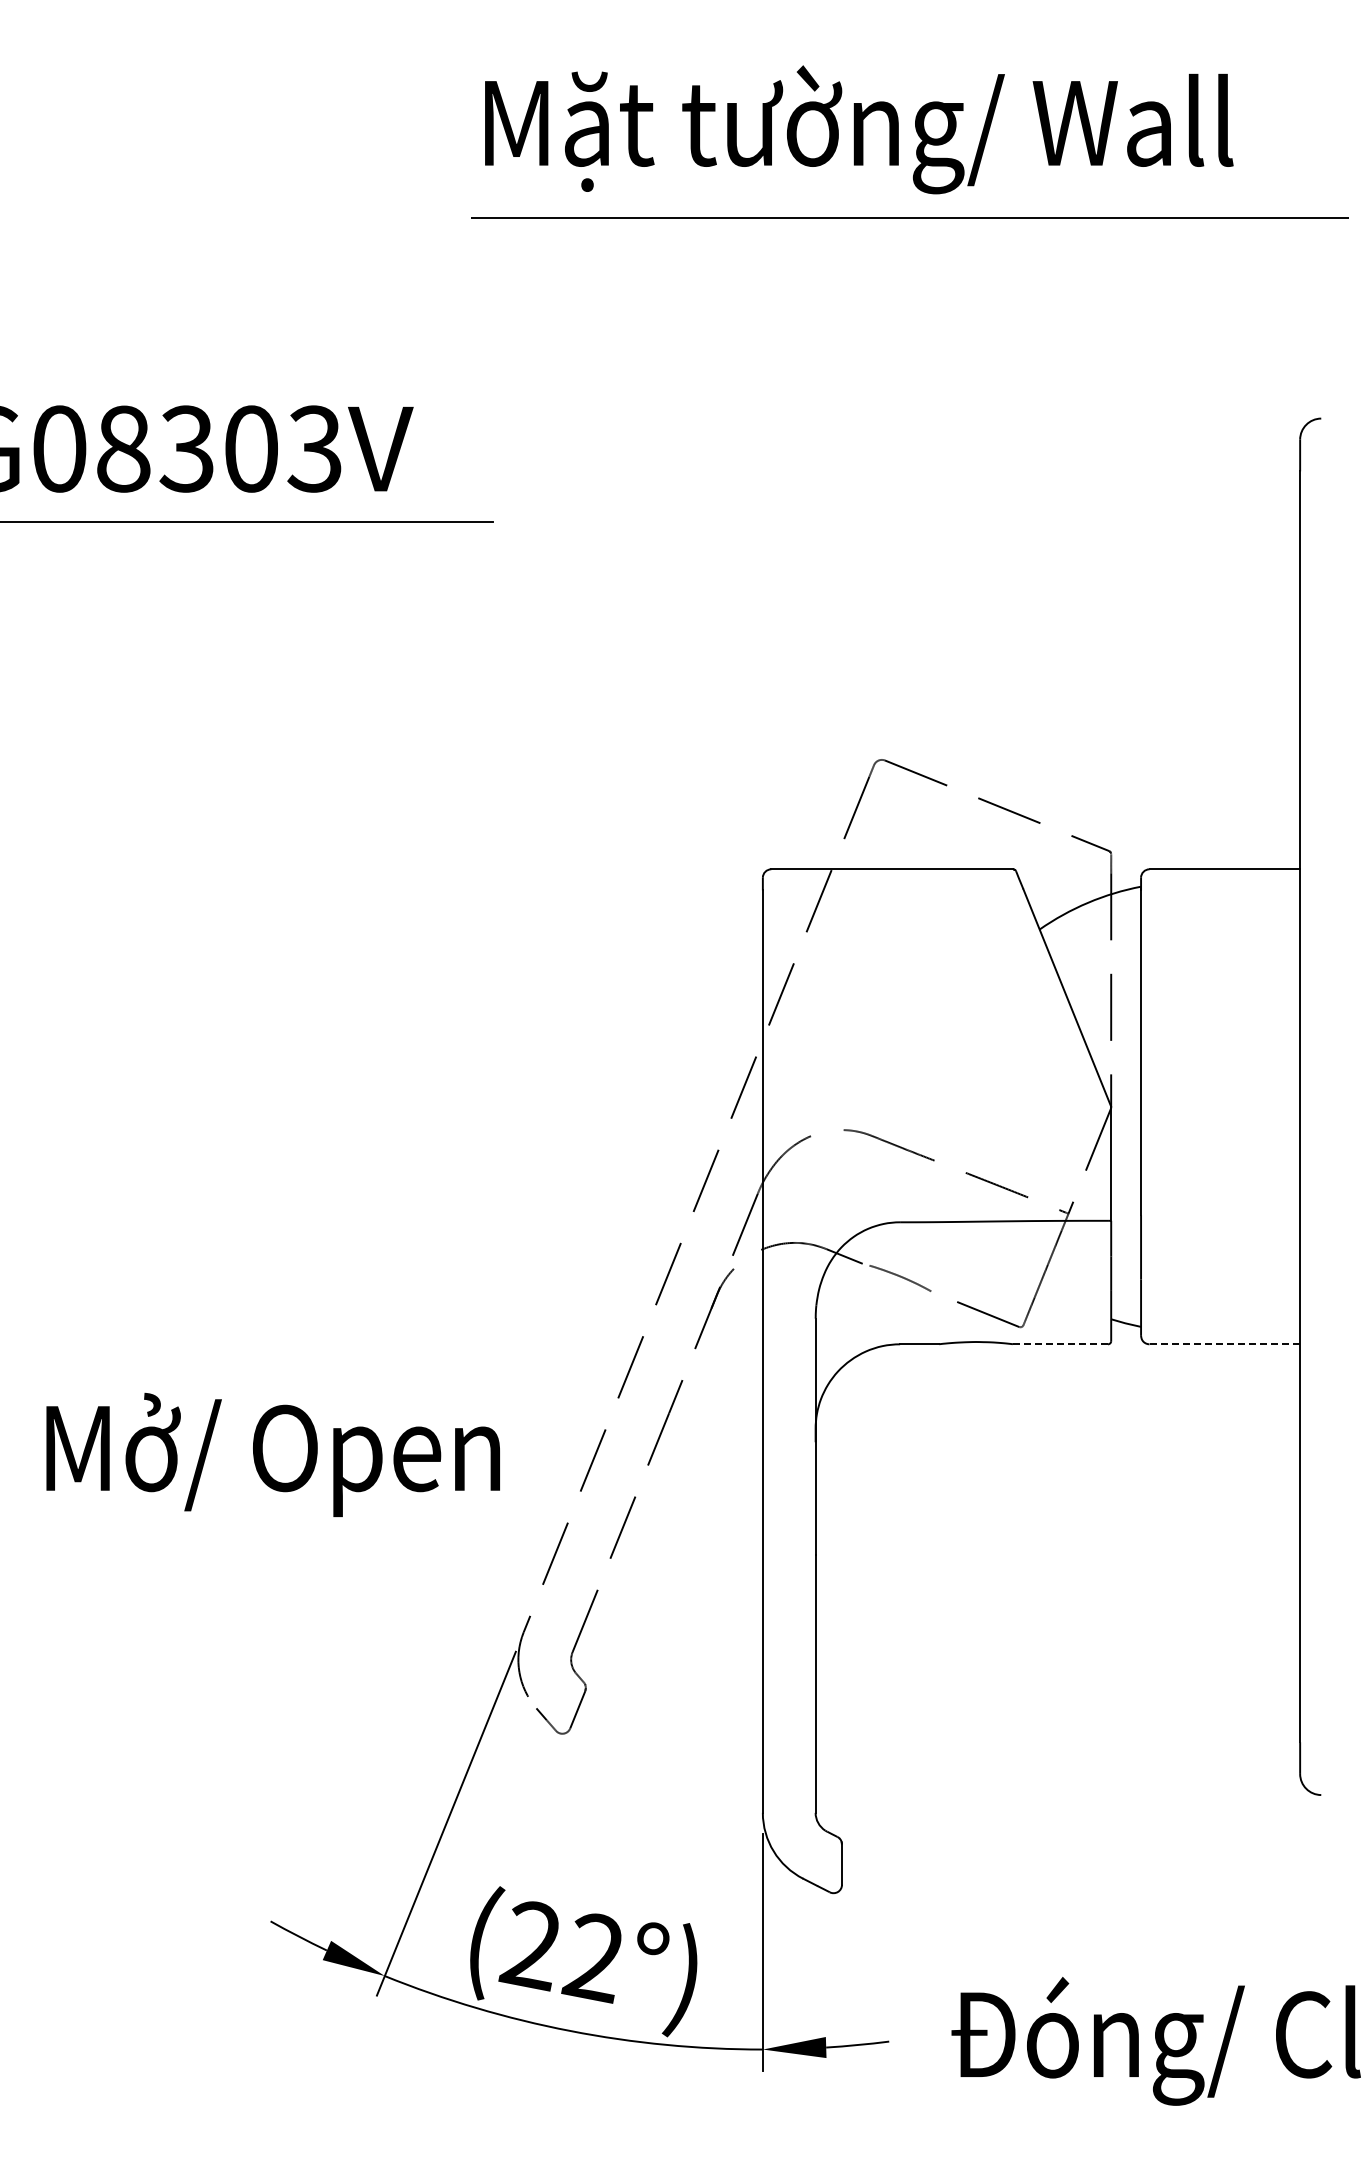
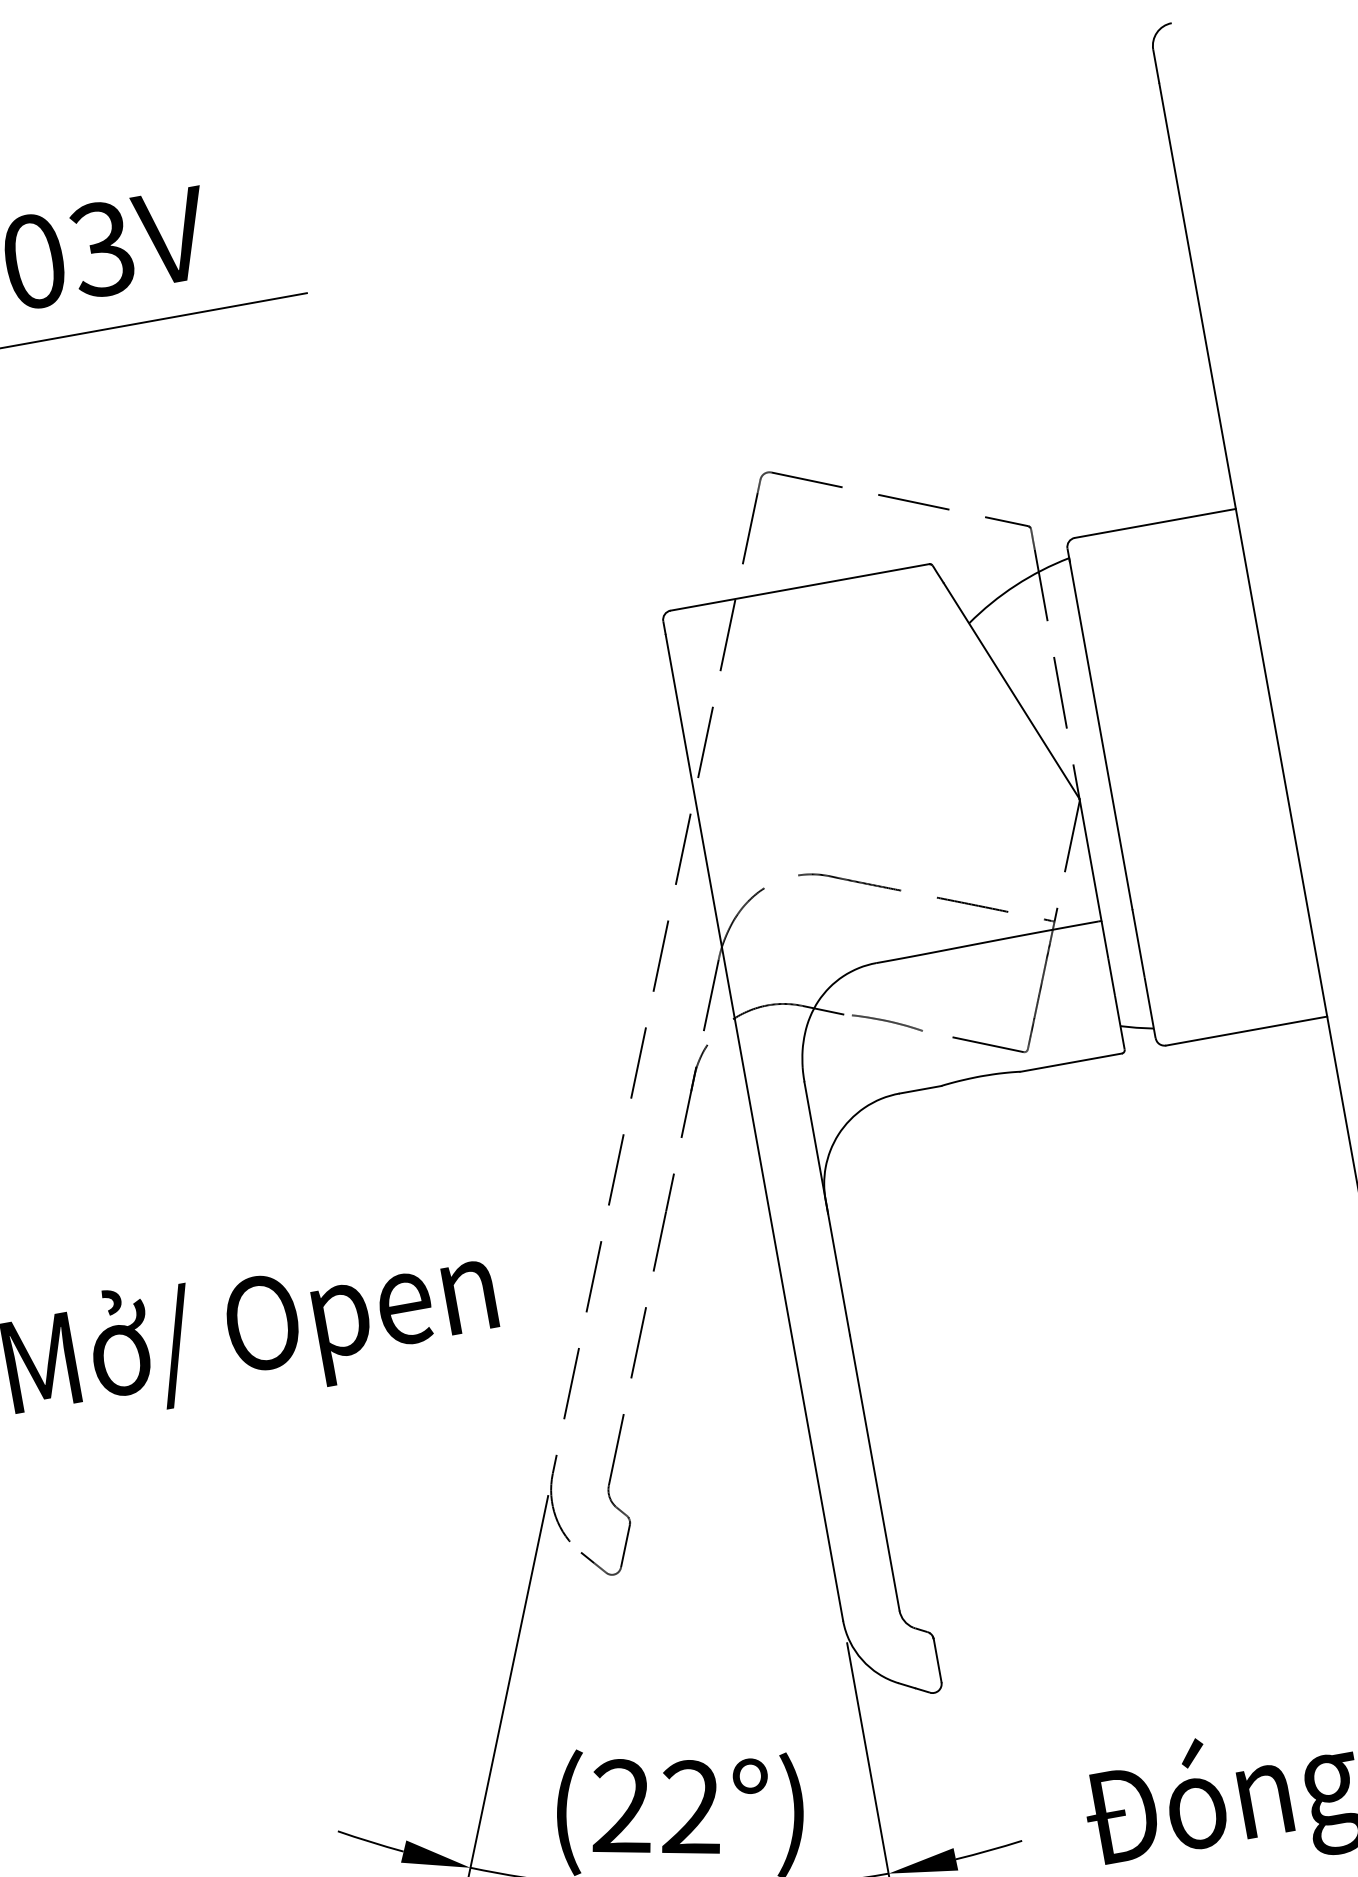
line: (1060, 1344) -> (1071, 1062), dashed -> solid
line: (1224, 1344) -> (1246, 1031), dashed -> solid

